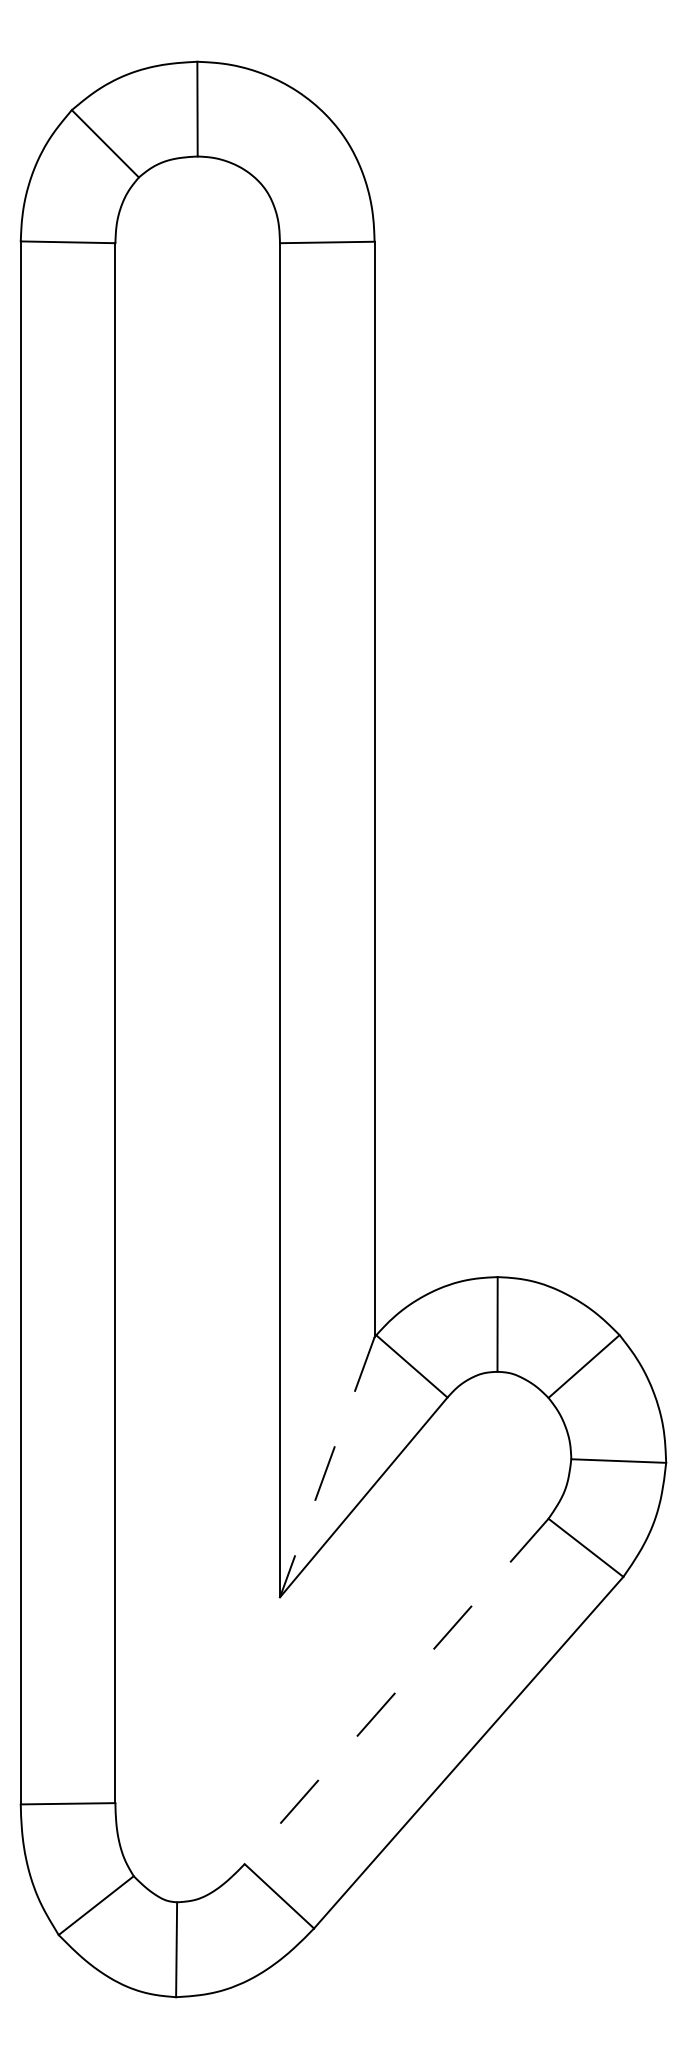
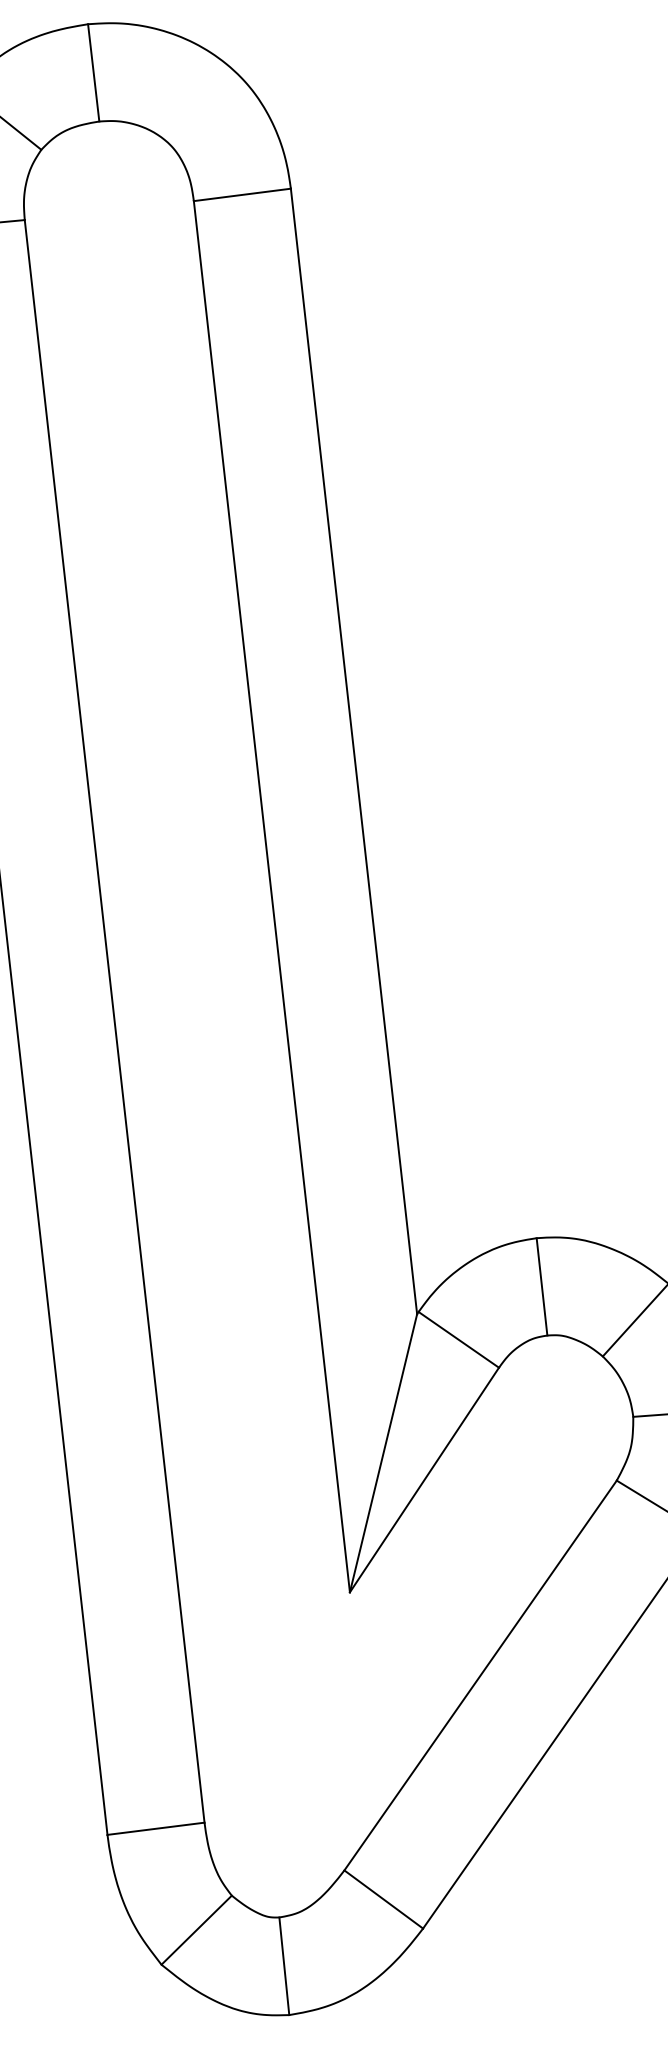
line: (327, 1467) -> (383, 1453), dashed -> solid
line: (396, 1691) -> (480, 1675), dashed -> solid

